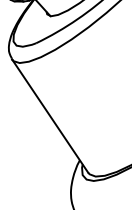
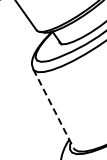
line: (50, 117) -> (53, 109), solid -> dashed

